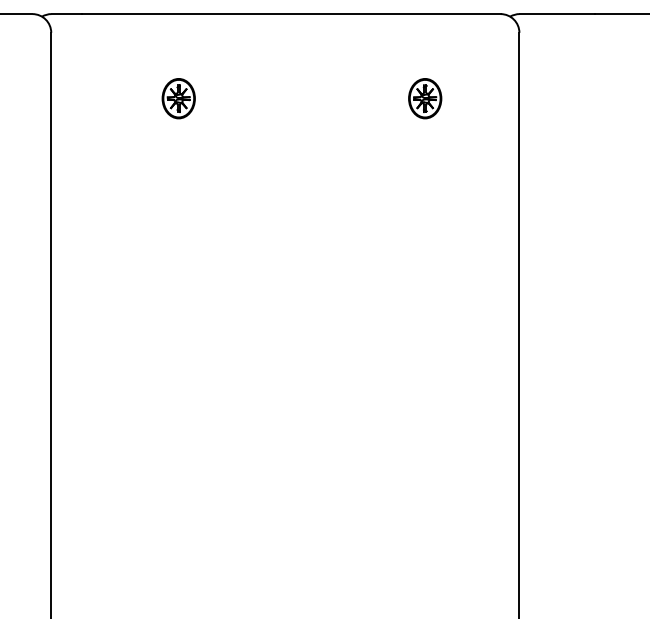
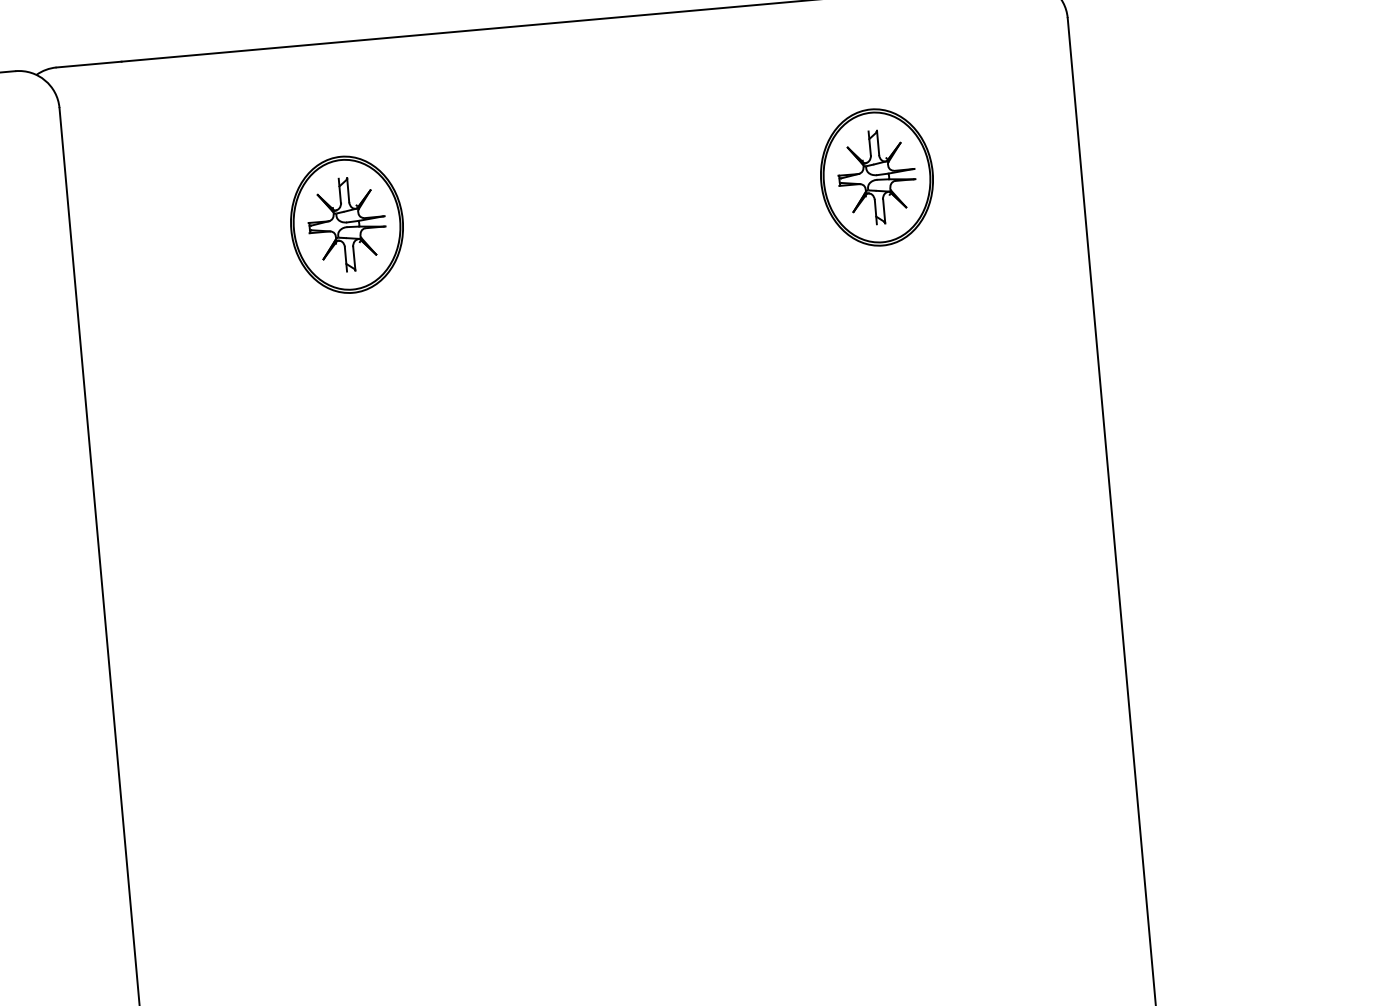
part: (178, 98) -> (346, 224), size x1.6
part: (425, 98) -> (878, 177), size x1.6

